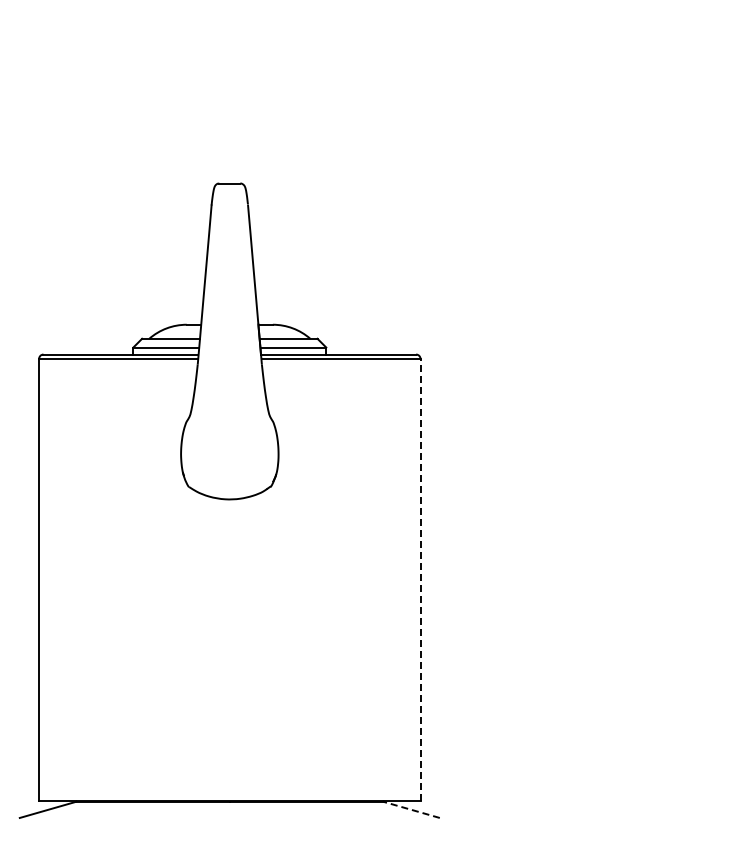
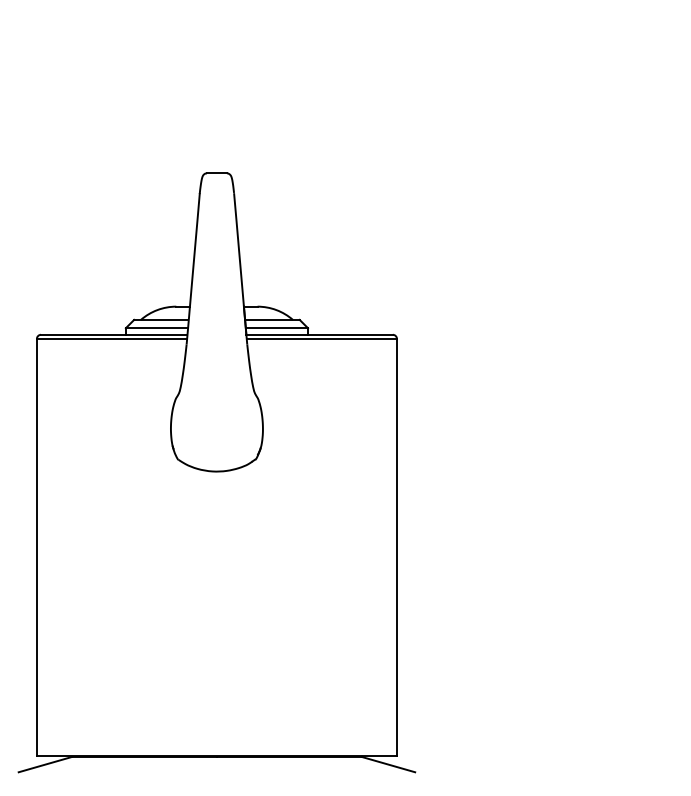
line: (420, 579) -> (396, 547), dashed -> solid
line: (411, 809) -> (388, 764), dashed -> solid

